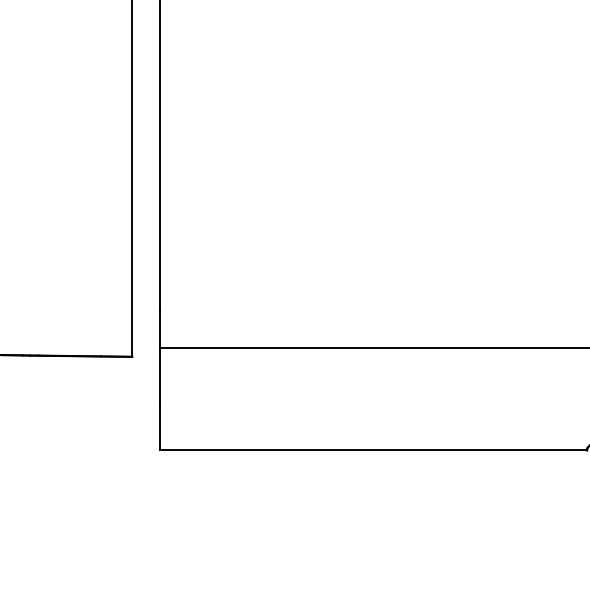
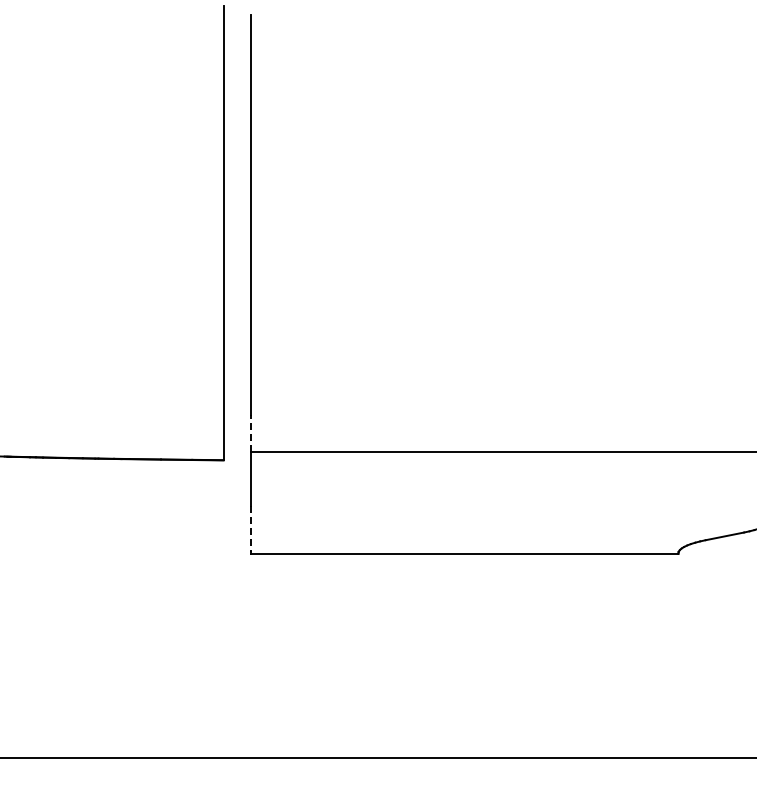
line: (160, 330) -> (251, 433), solid -> dashed
line: (160, 426) -> (251, 529), solid -> dashed

